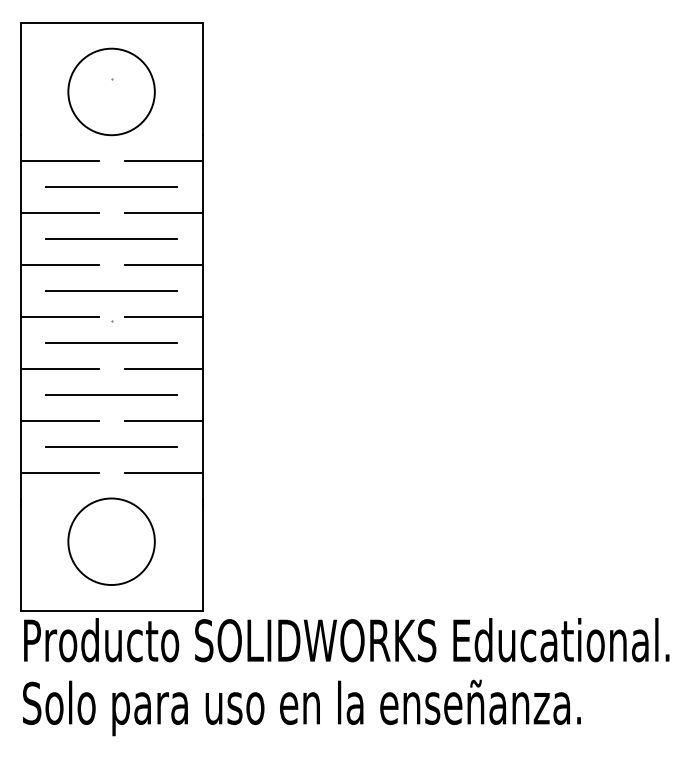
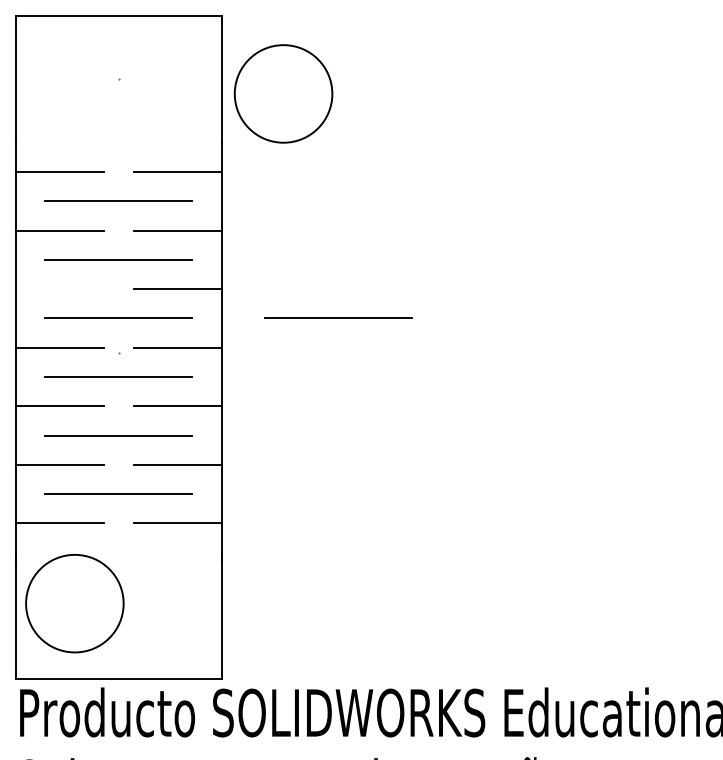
circle: (111, 91) -> (283, 93), moved
line: (59, 264) -> (60, 288), removed
line: (306, 290) -> (338, 317), added
circle: (111, 541) -> (74, 603), moved

